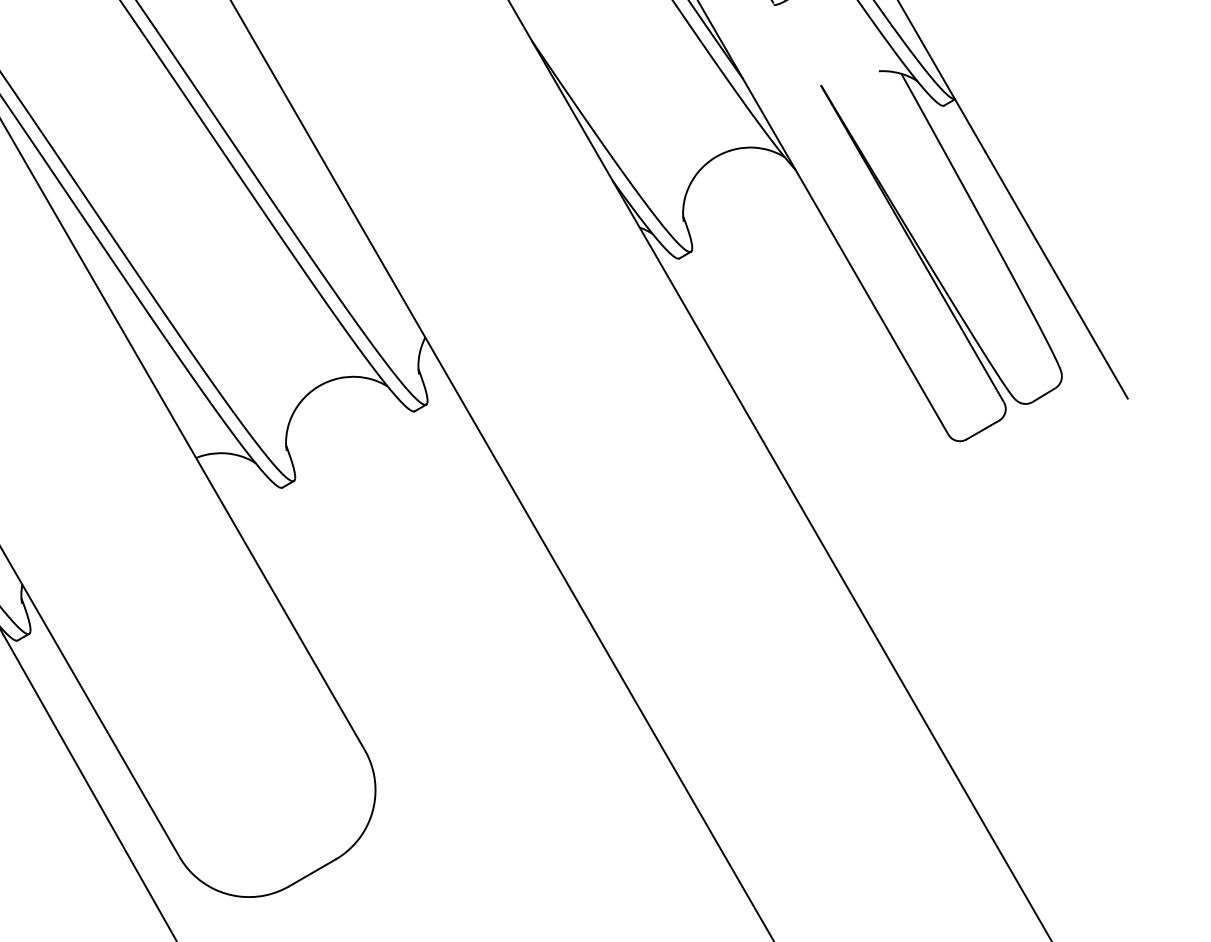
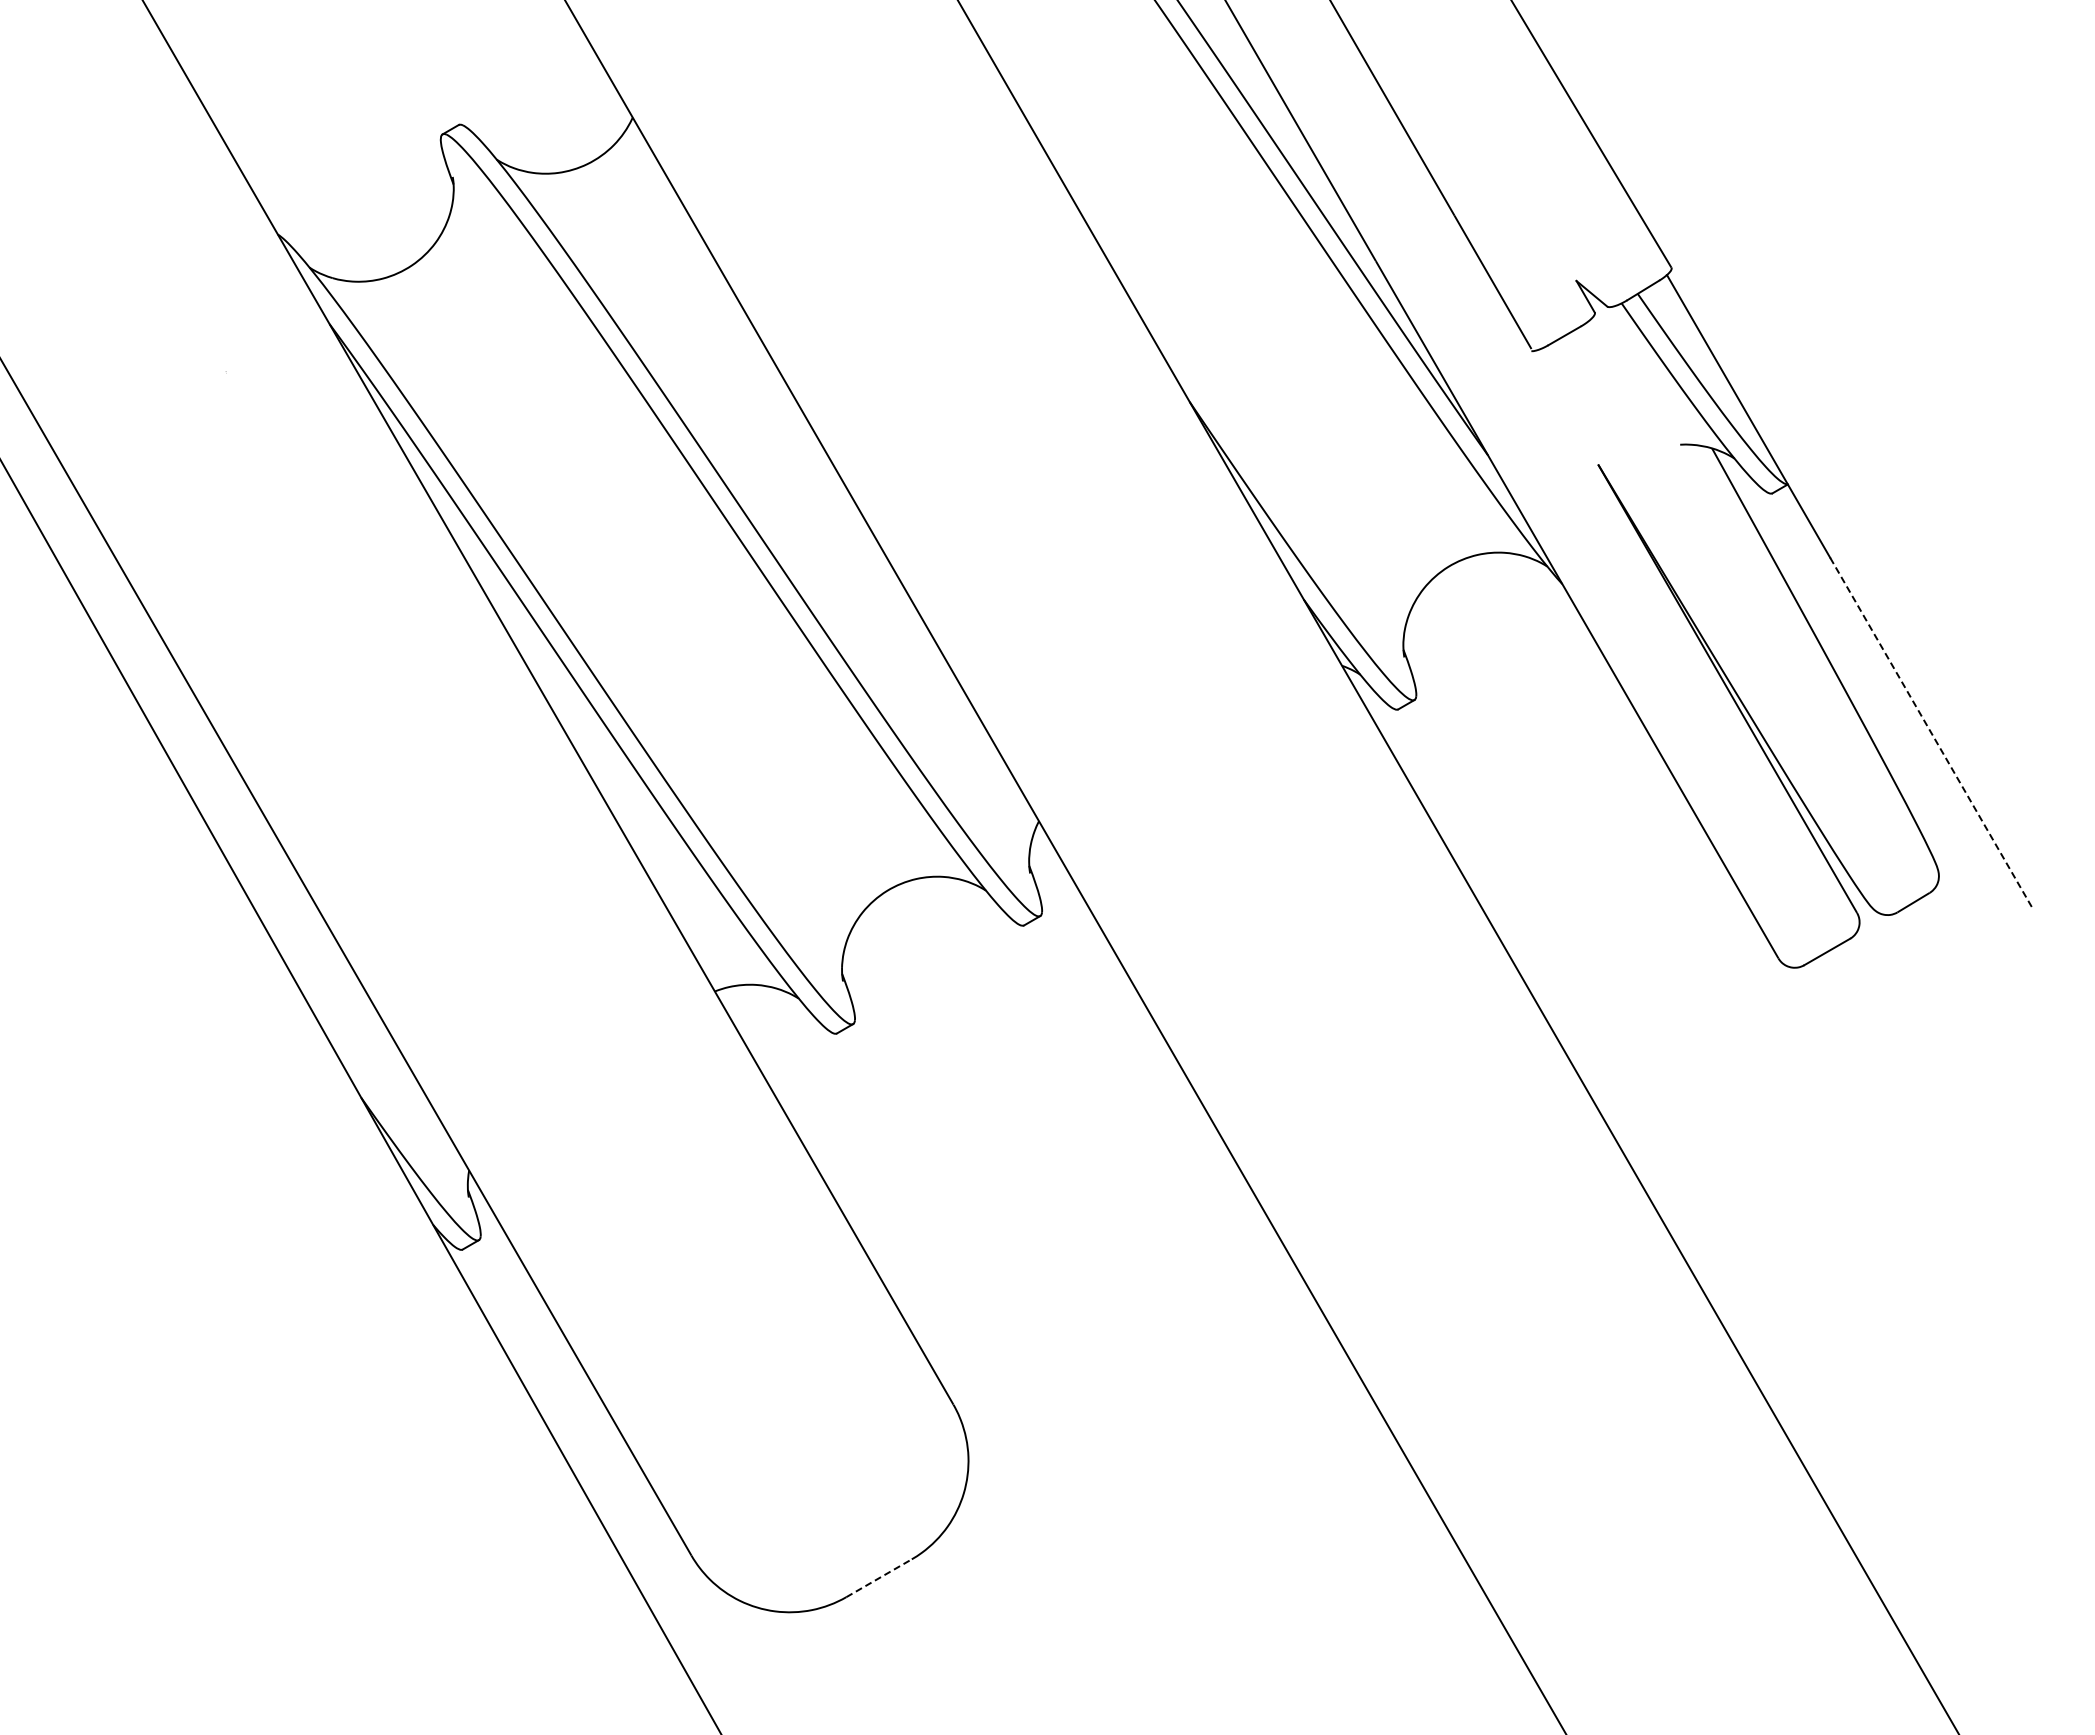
line: (1056, 274) -> (1931, 732), solid -> dashed
line: (312, 873) -> (879, 1578), solid -> dashed

